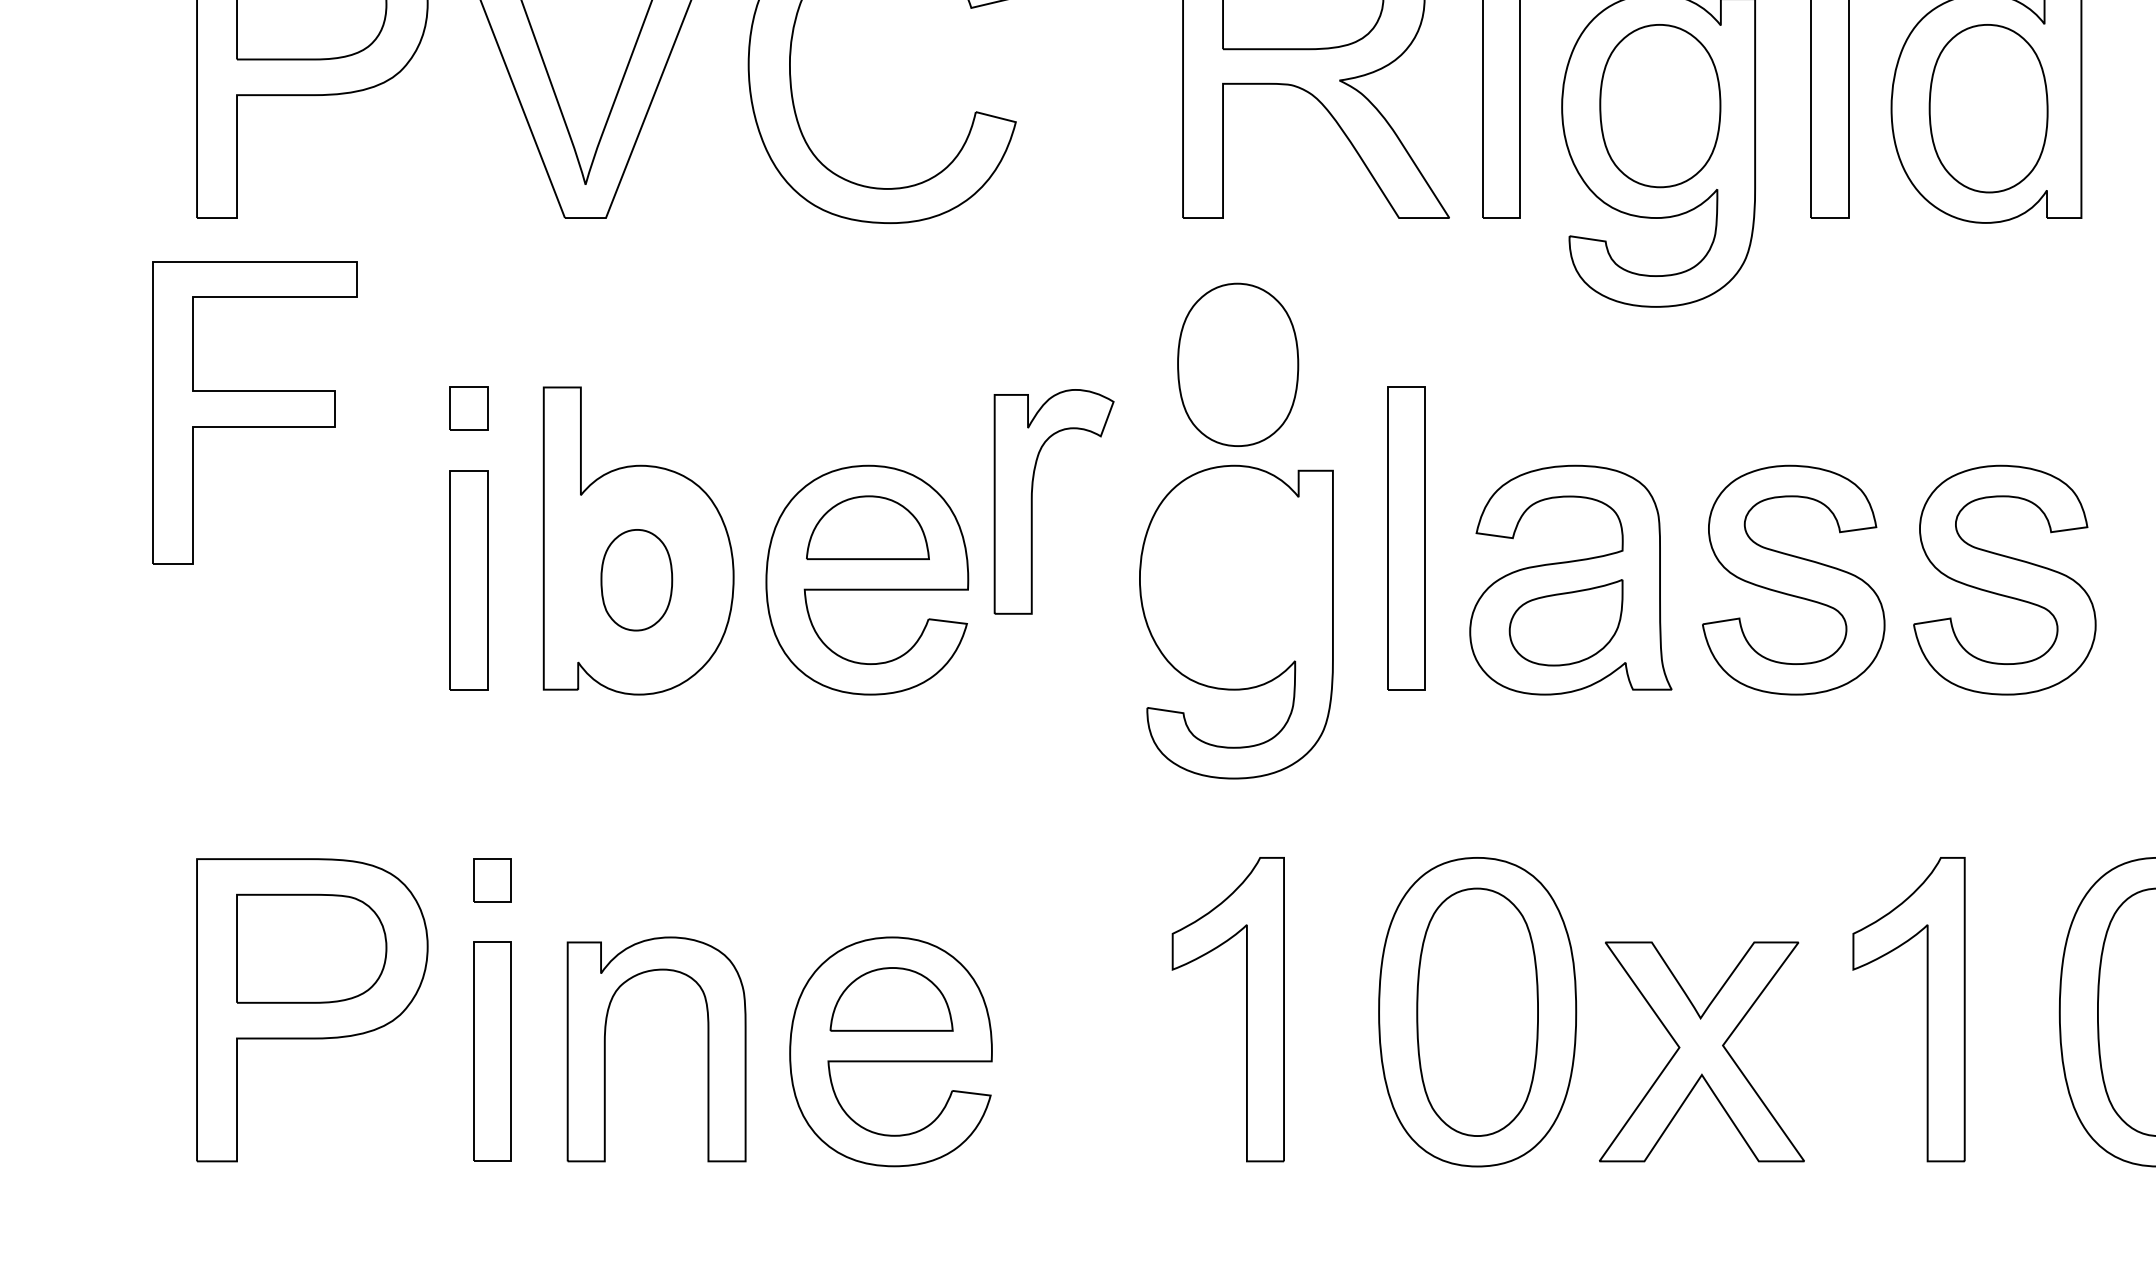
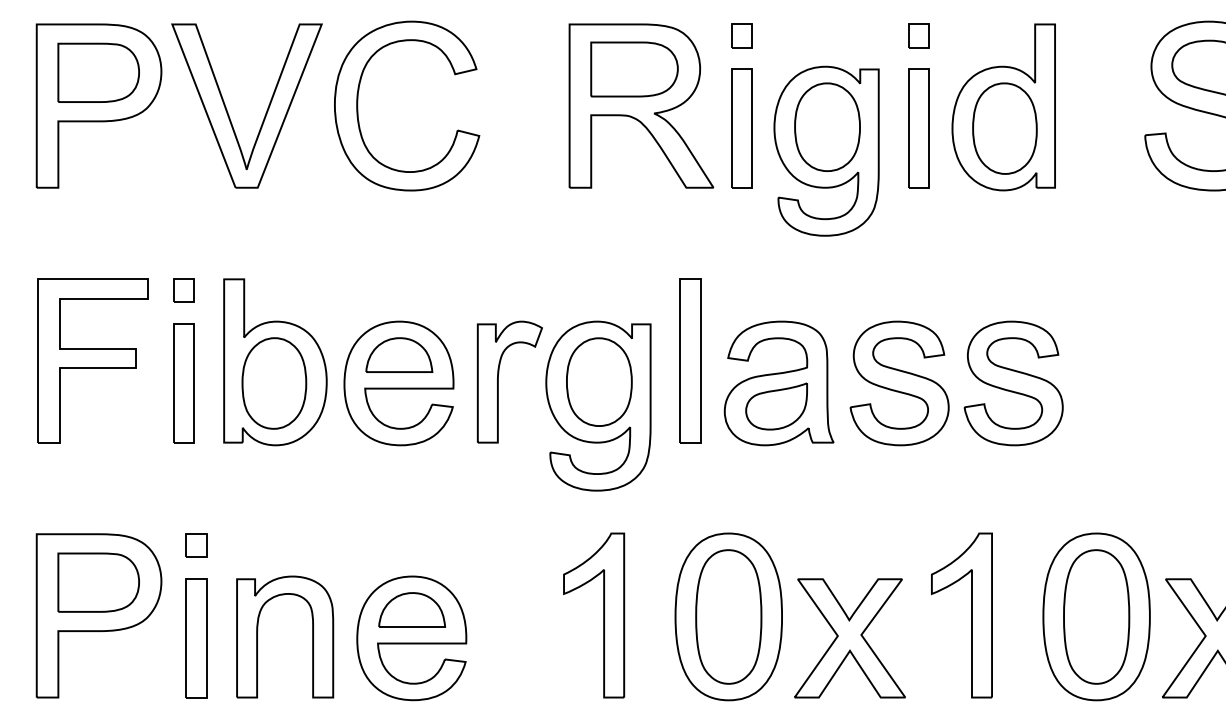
part: (1238, 363) -> (599, 381), moved
part: (253, 411) -> (92, 360), moved
part: (1032, 500) -> (498, 381), moved
part: (636, 580) -> (274, 383), size x1.67

